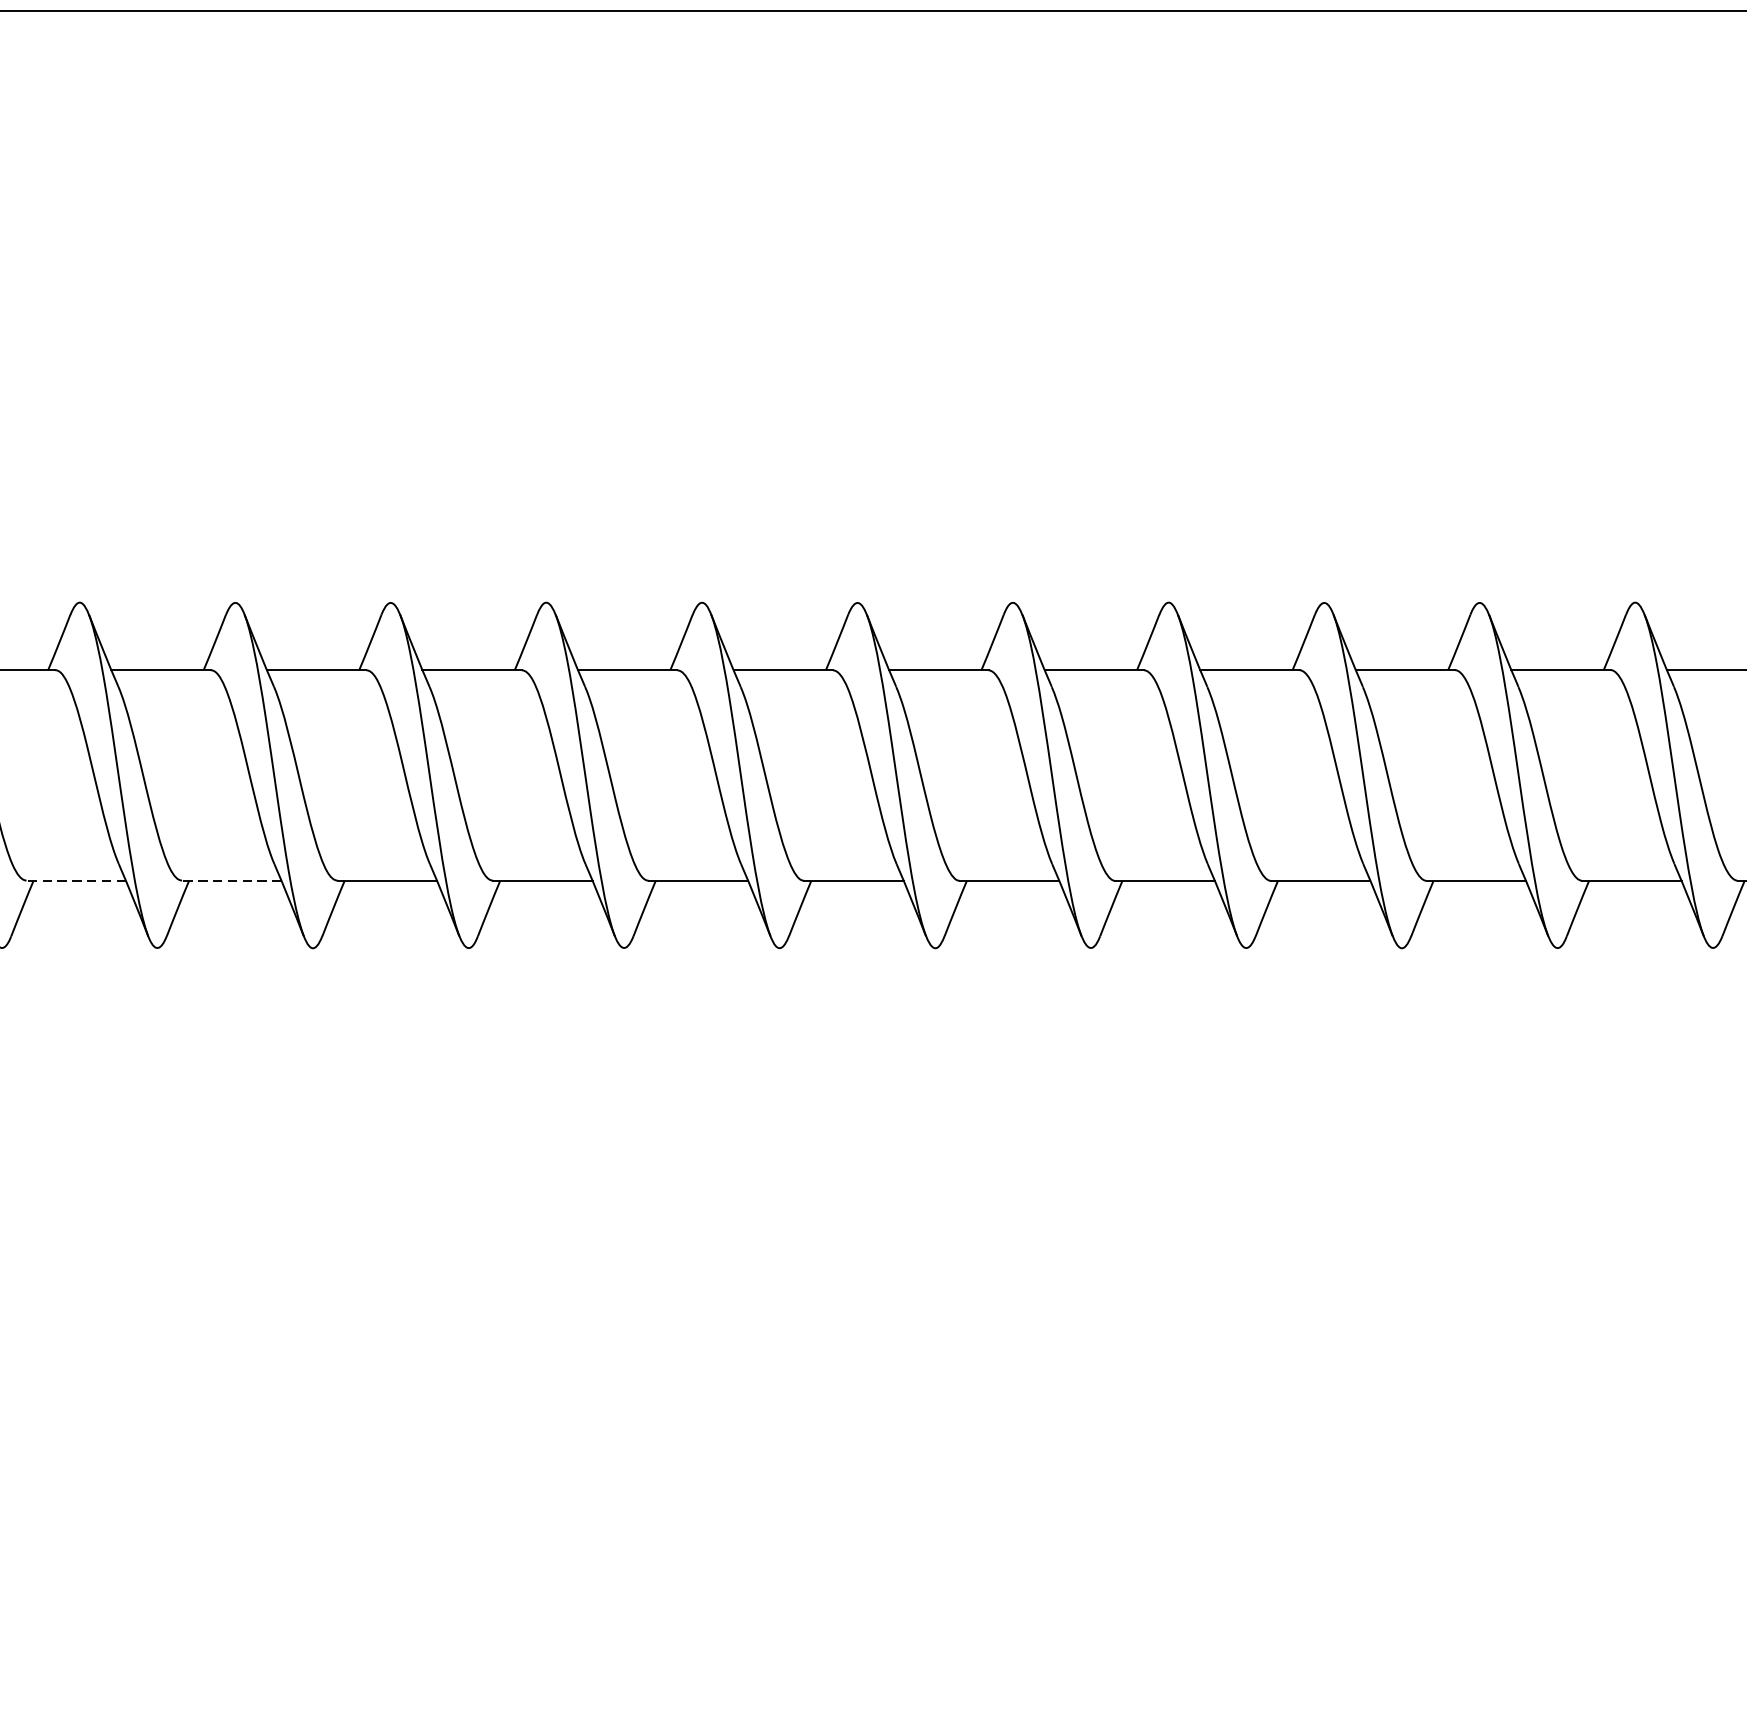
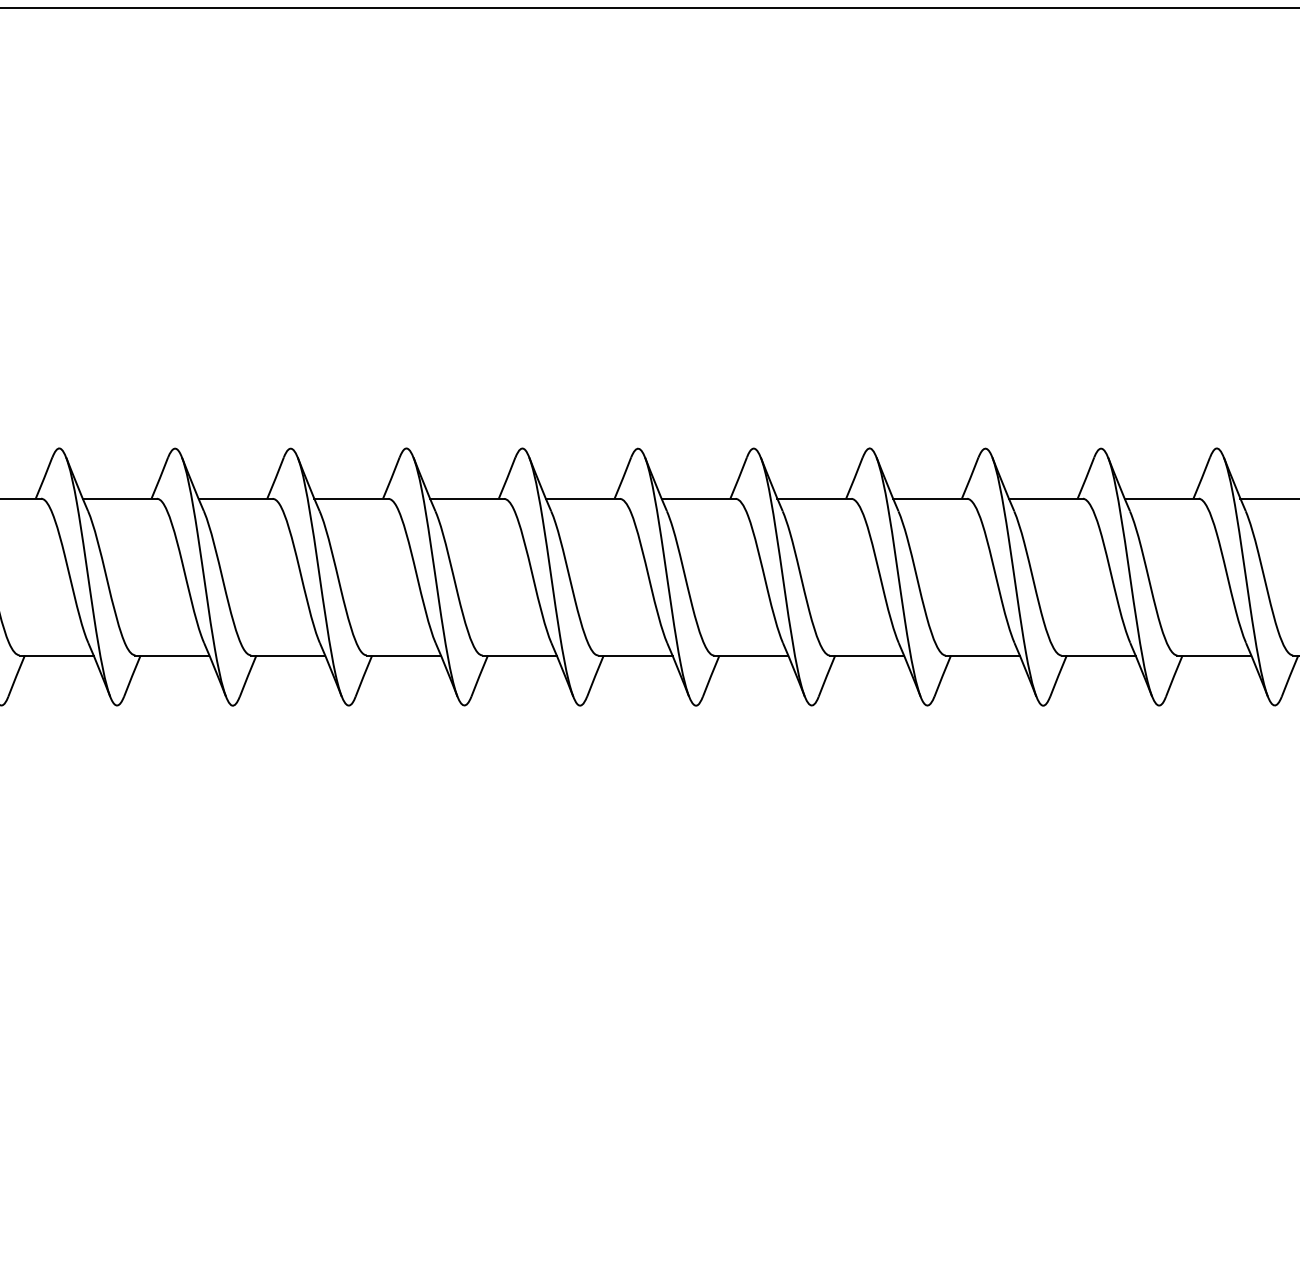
line: (76, 880) -> (56, 655), dashed -> solid
line: (230, 880) -> (171, 655), dashed -> solid

